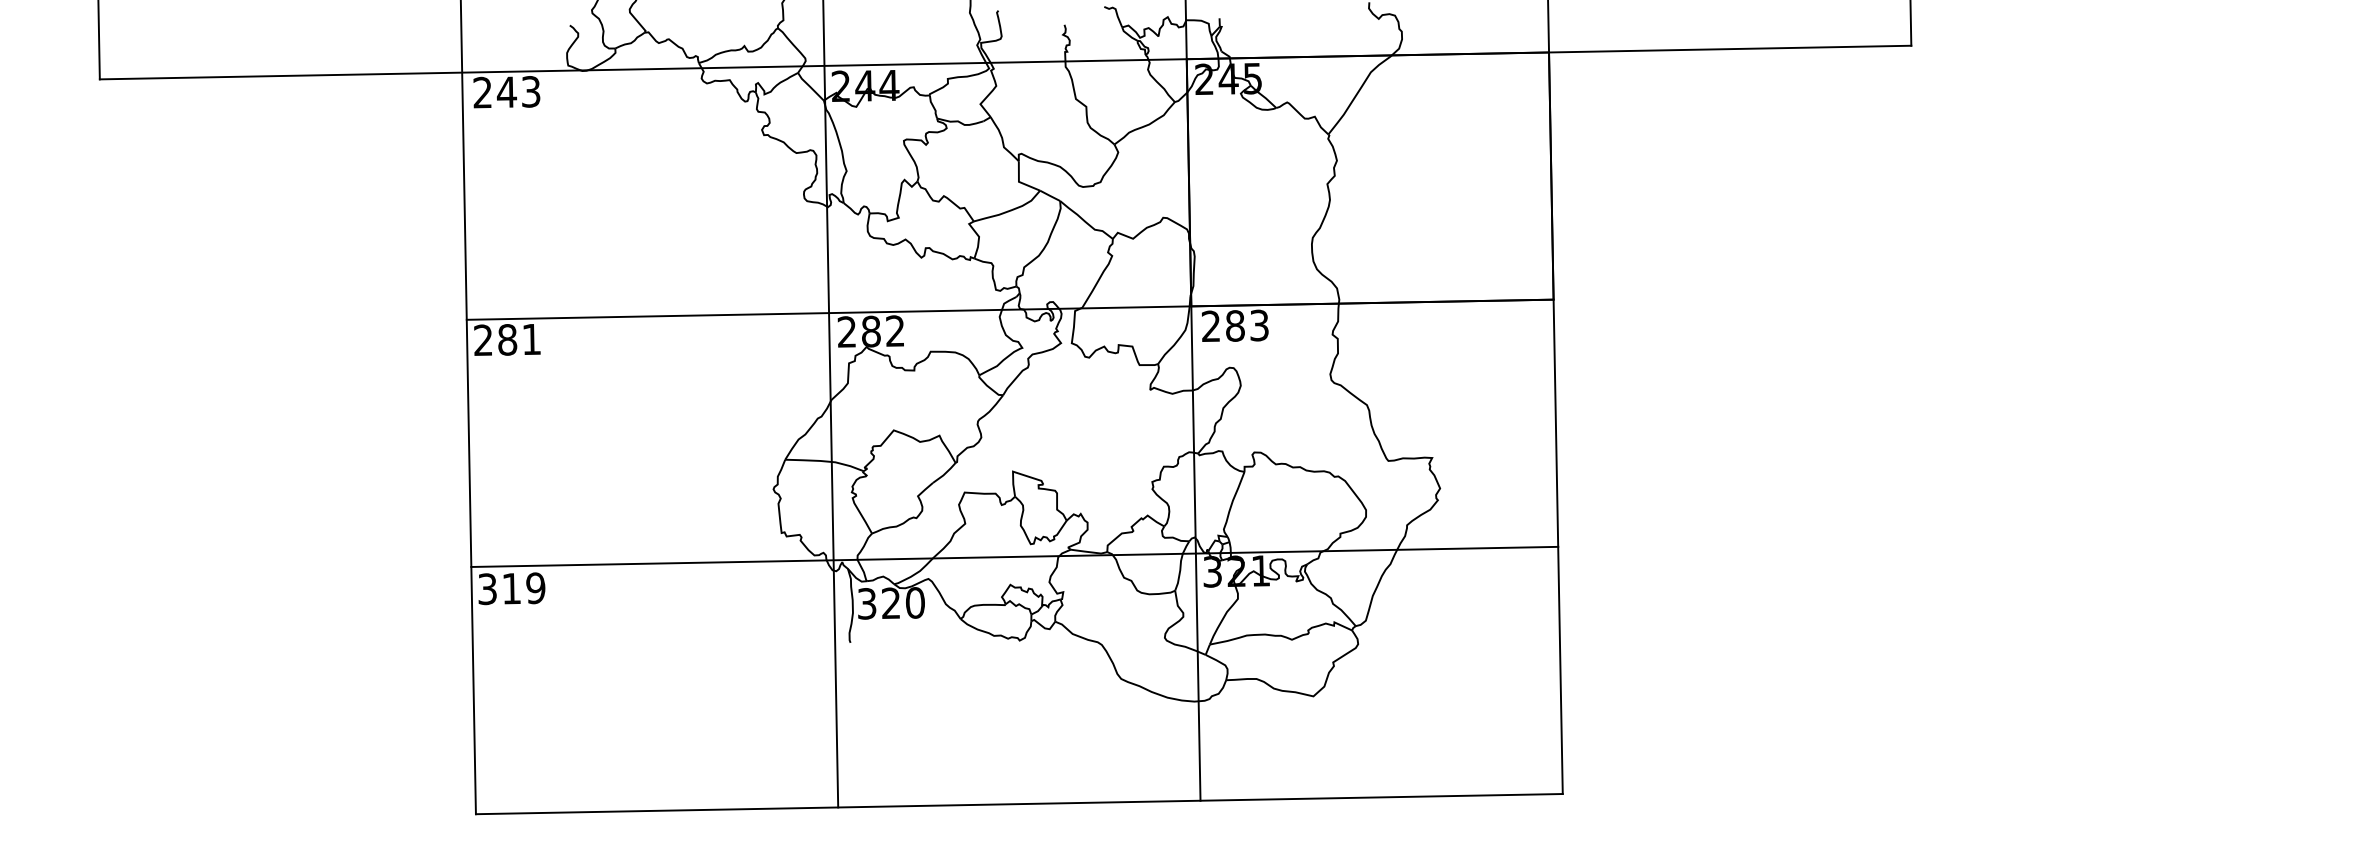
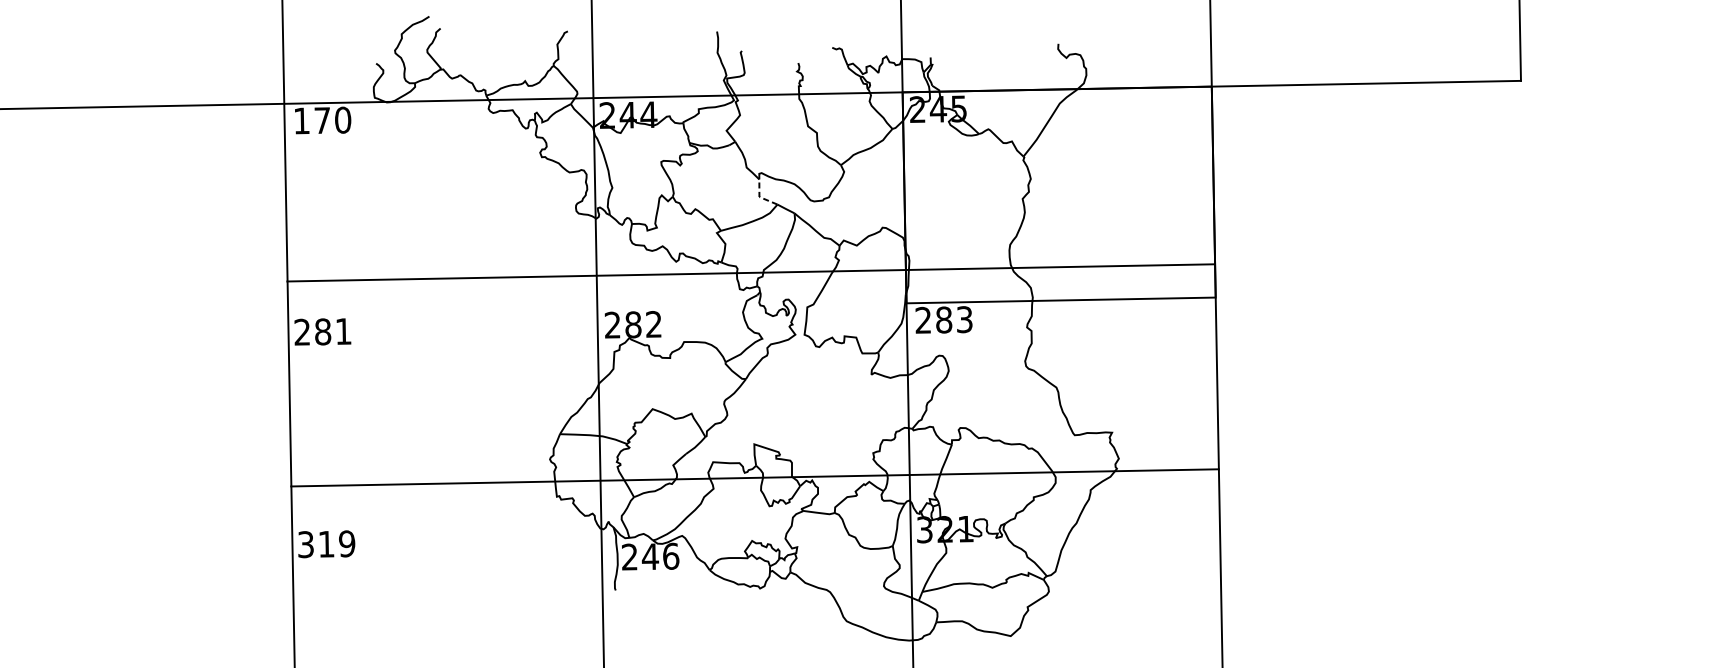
text: (506, 92) -> (322, 120), 243 -> 170
line: (1018, 181) -> (759, 196), solid -> dashed
line: (1009, 309) -> (750, 272), moved
line: (1014, 556) -> (754, 477), moved
text: (891, 603) -> (650, 556), 320 -> 246

